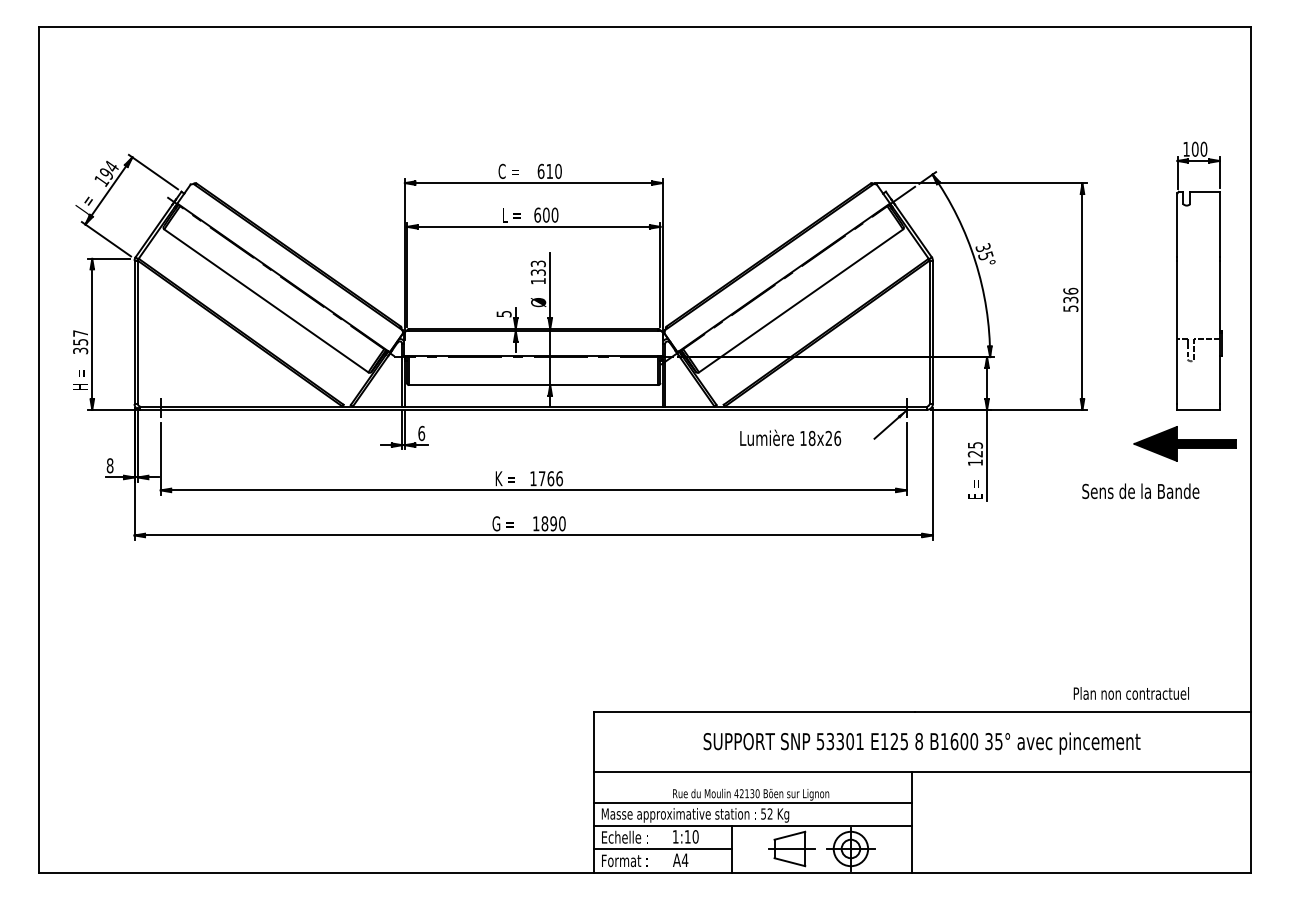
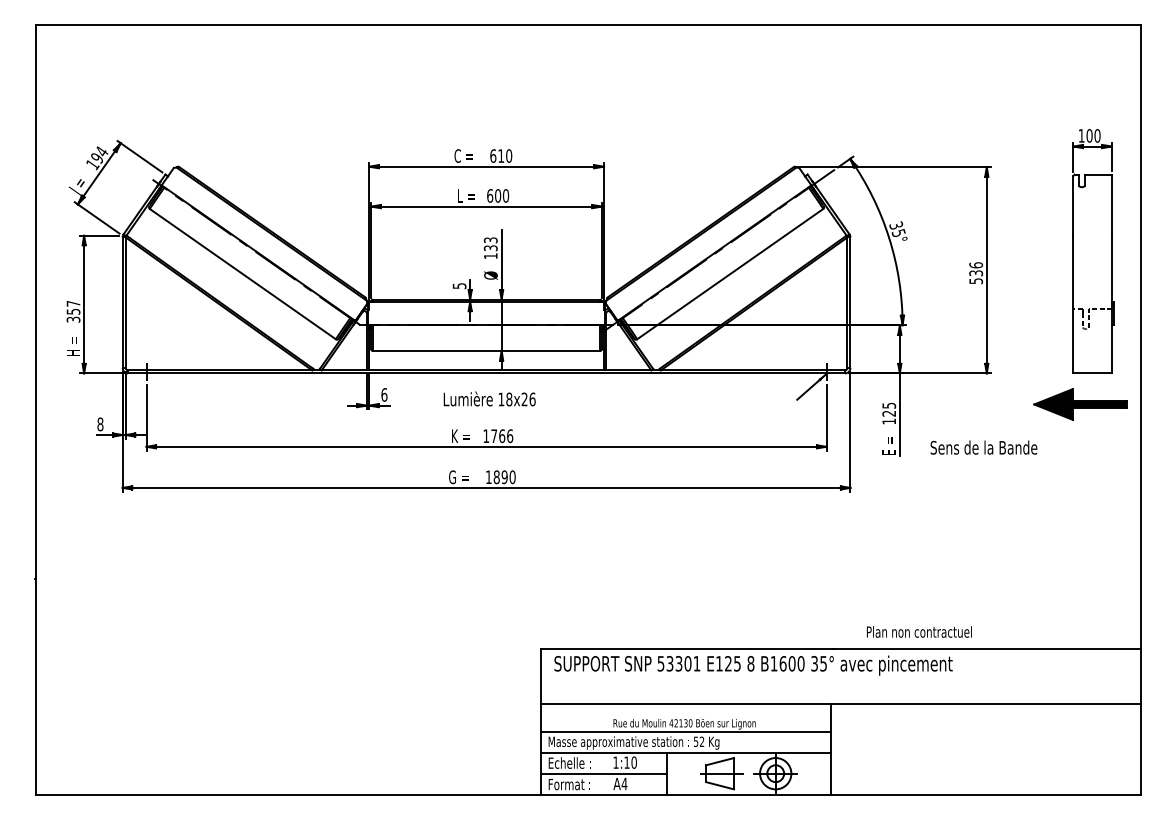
text: (790, 437) -> (489, 398), moved
text: (1140, 491) -> (983, 447), moved
text: (1131, 692) -> (919, 631), moved
text: (921, 743) -> (753, 665), moved

